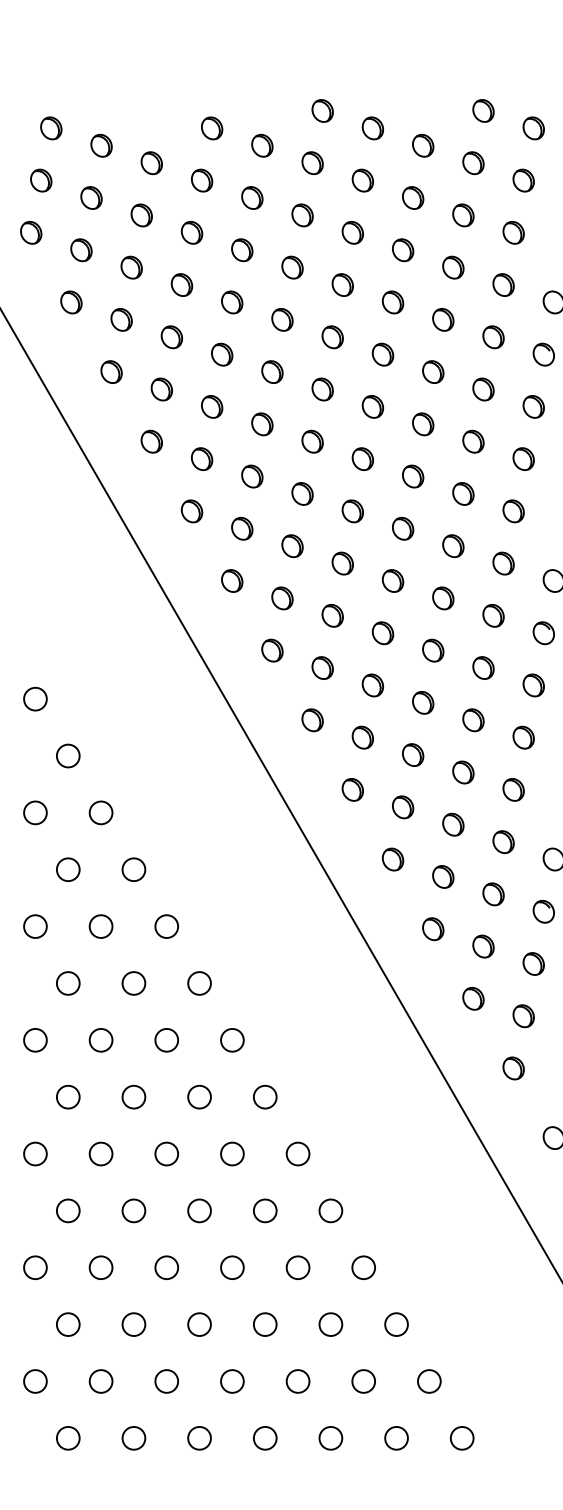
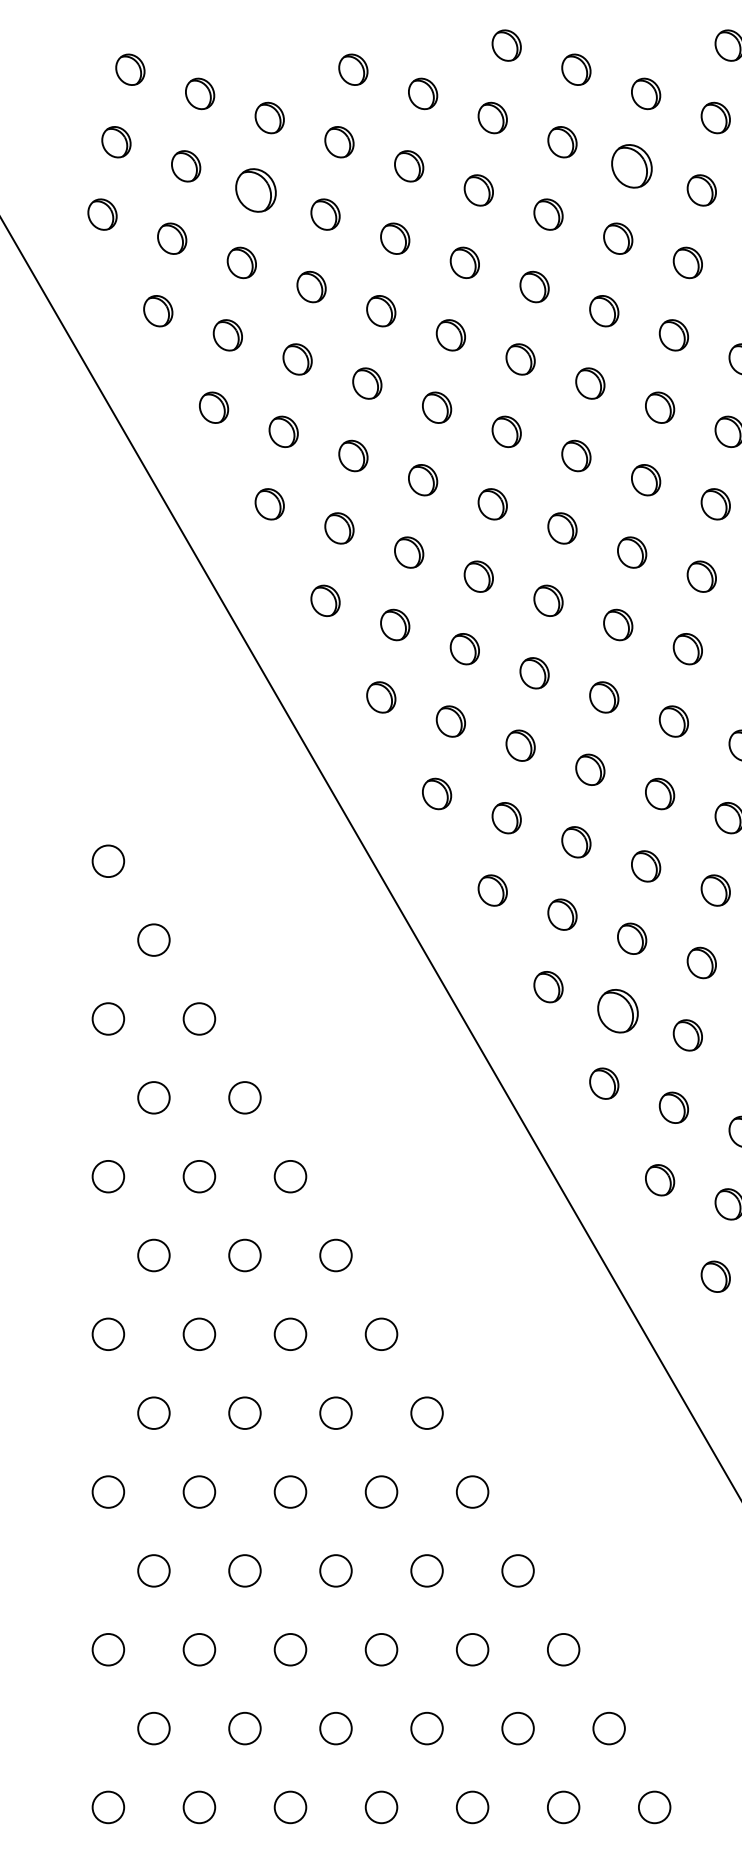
part: (413, 197) -> (632, 165), size x1.4
part: (141, 215) -> (255, 190), size x1.4
part: (403, 807) -> (618, 1011), size x1.4

